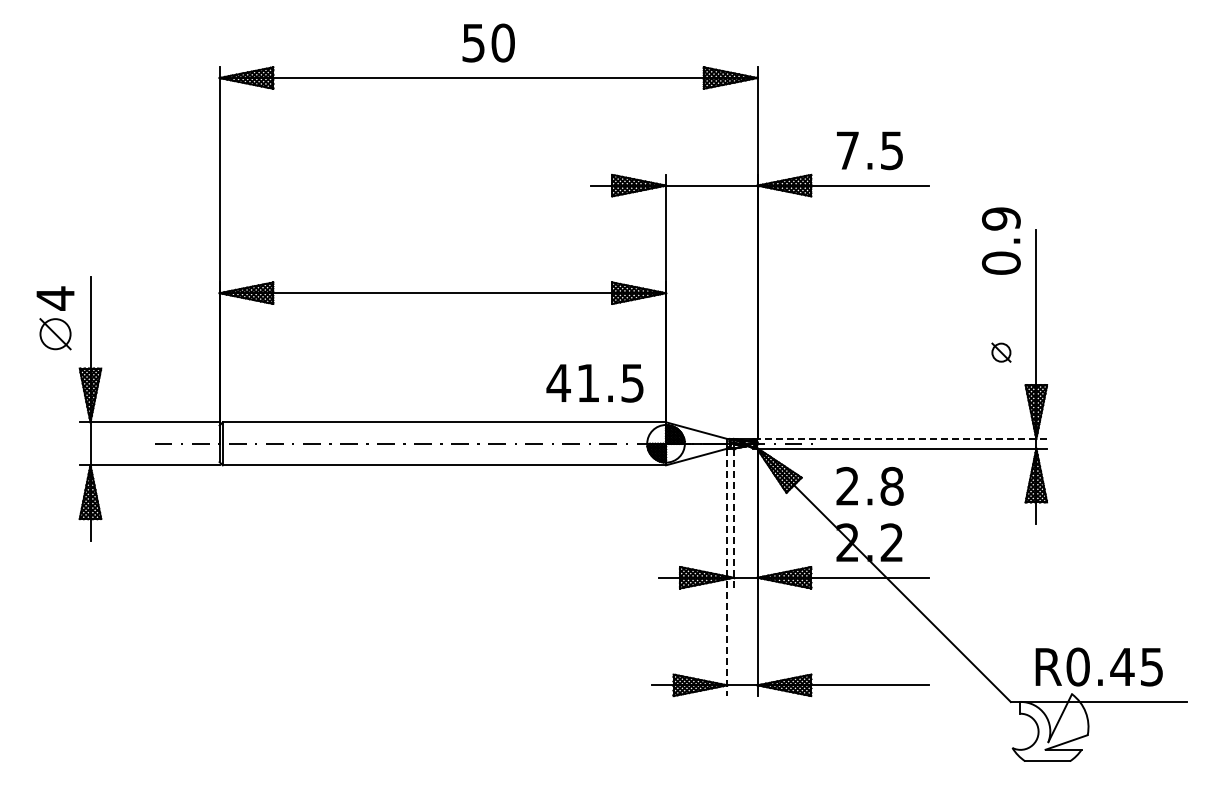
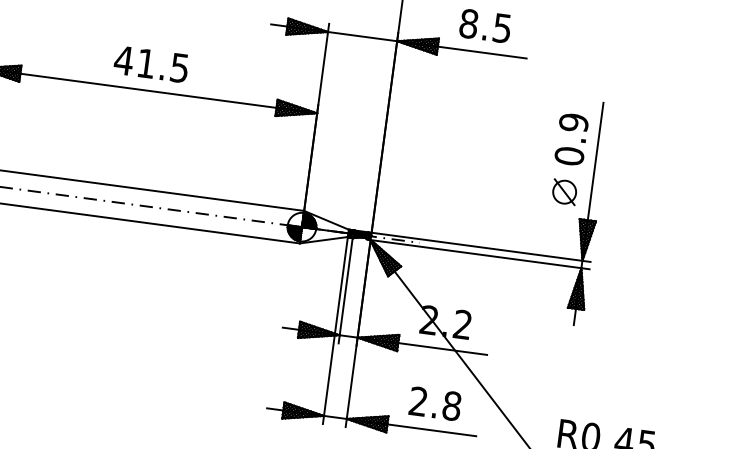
text: (847, 150) -> (468, 23), 7.5 -> 8.5
text: (1001, 240) -> (571, 139), moved
part: (1001, 352) -> (564, 191), size x1.67
text: (594, 383) -> (150, 64), moved
line: (899, 438) -> (479, 246), dashed -> solid
text: (869, 486) -> (434, 403), moved
line: (733, 518) -> (345, 290), dashed -> solid
line: (727, 572) -> (335, 330), dashed -> solid

